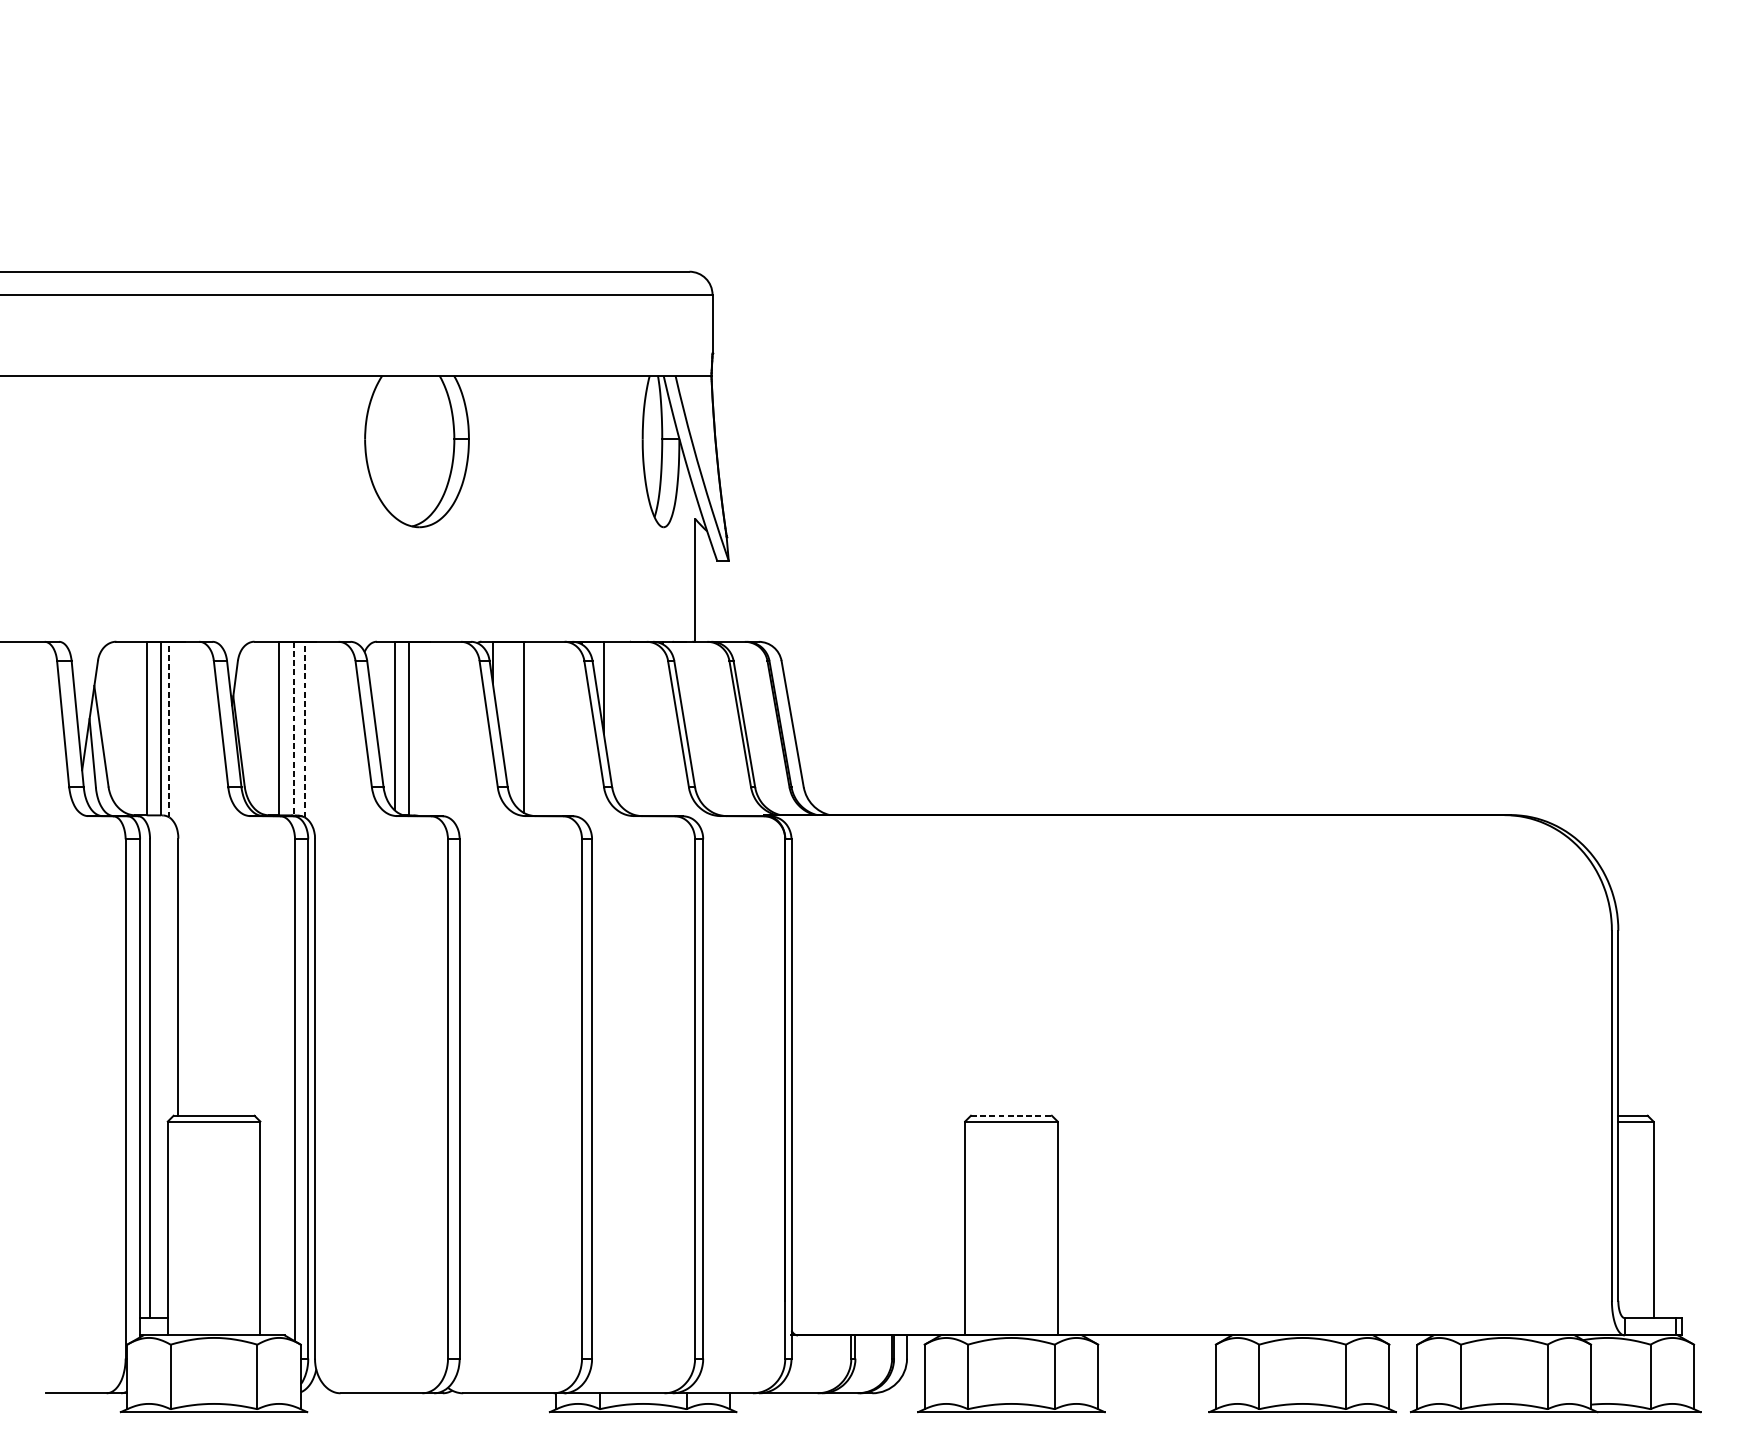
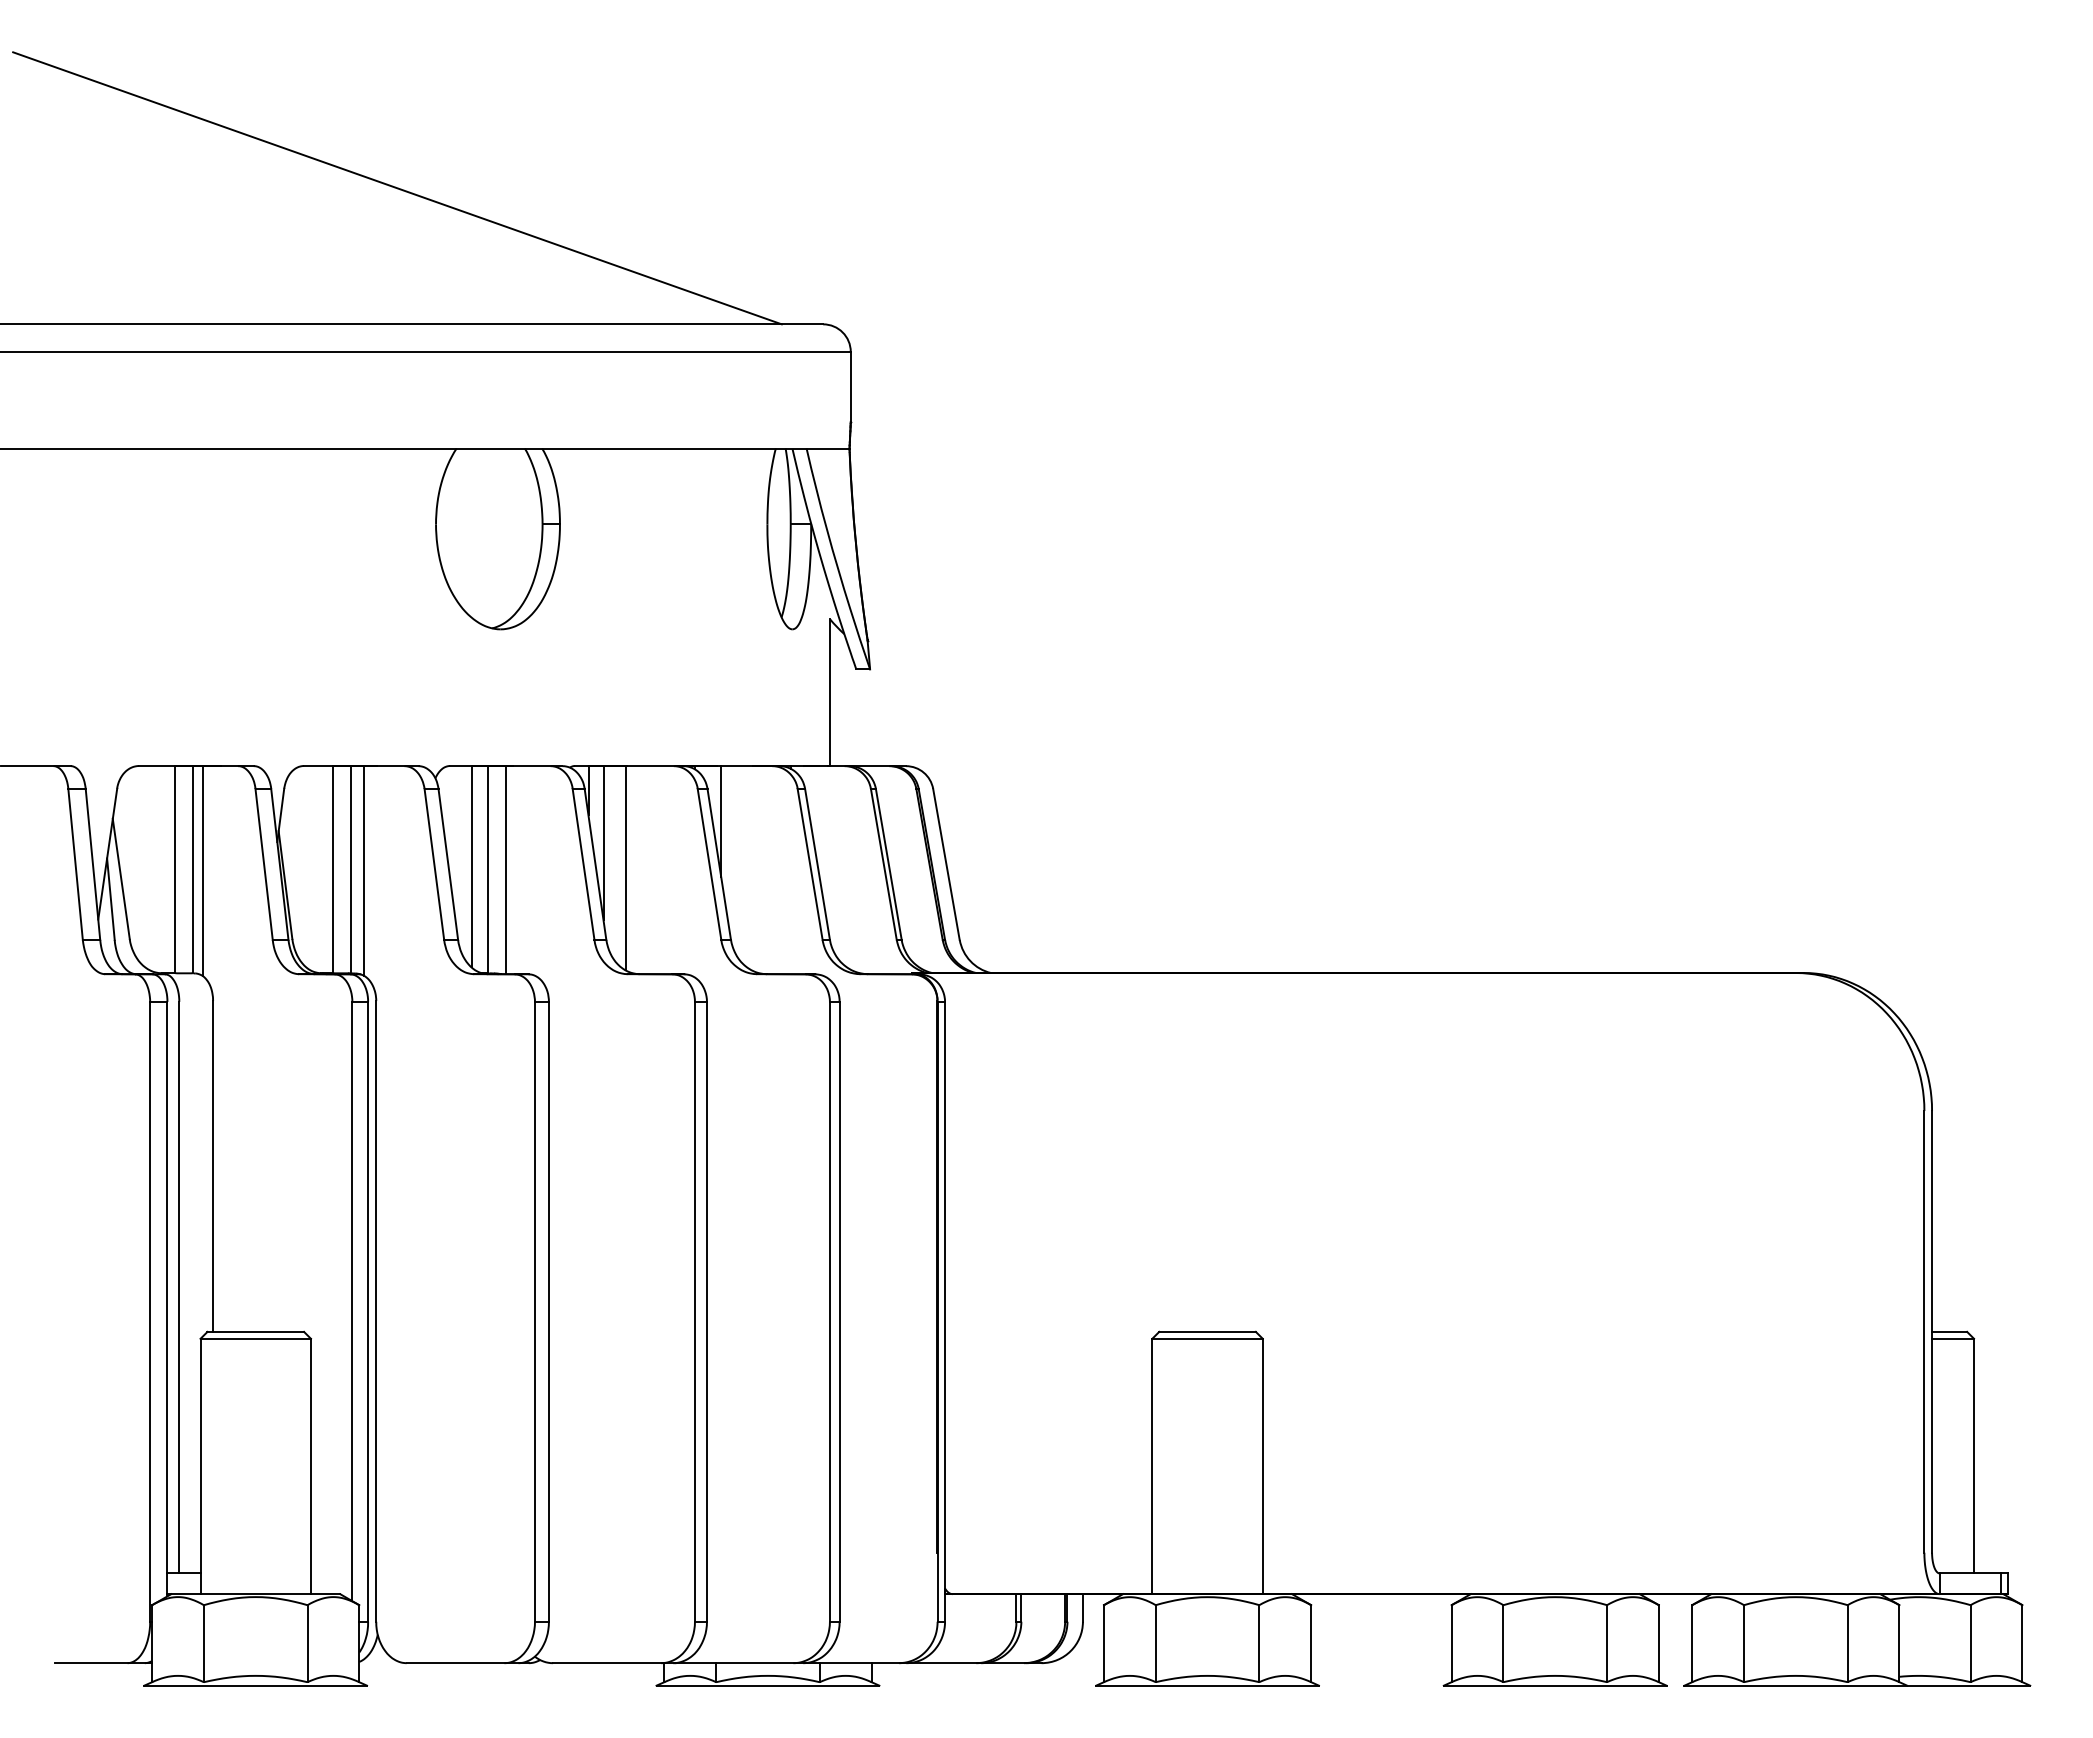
line: (332, 157) -> (397, 188), added
line: (505, 706) -> (603, 843), added
line: (293, 728) -> (350, 869), dashed -> solid
line: (169, 729) -> (202, 870), dashed -> solid
line: (305, 729) -> (364, 870), dashed -> solid
line: (423, 729) -> (505, 870), added
line: (1012, 1115) -> (1208, 1331), dashed -> solid

